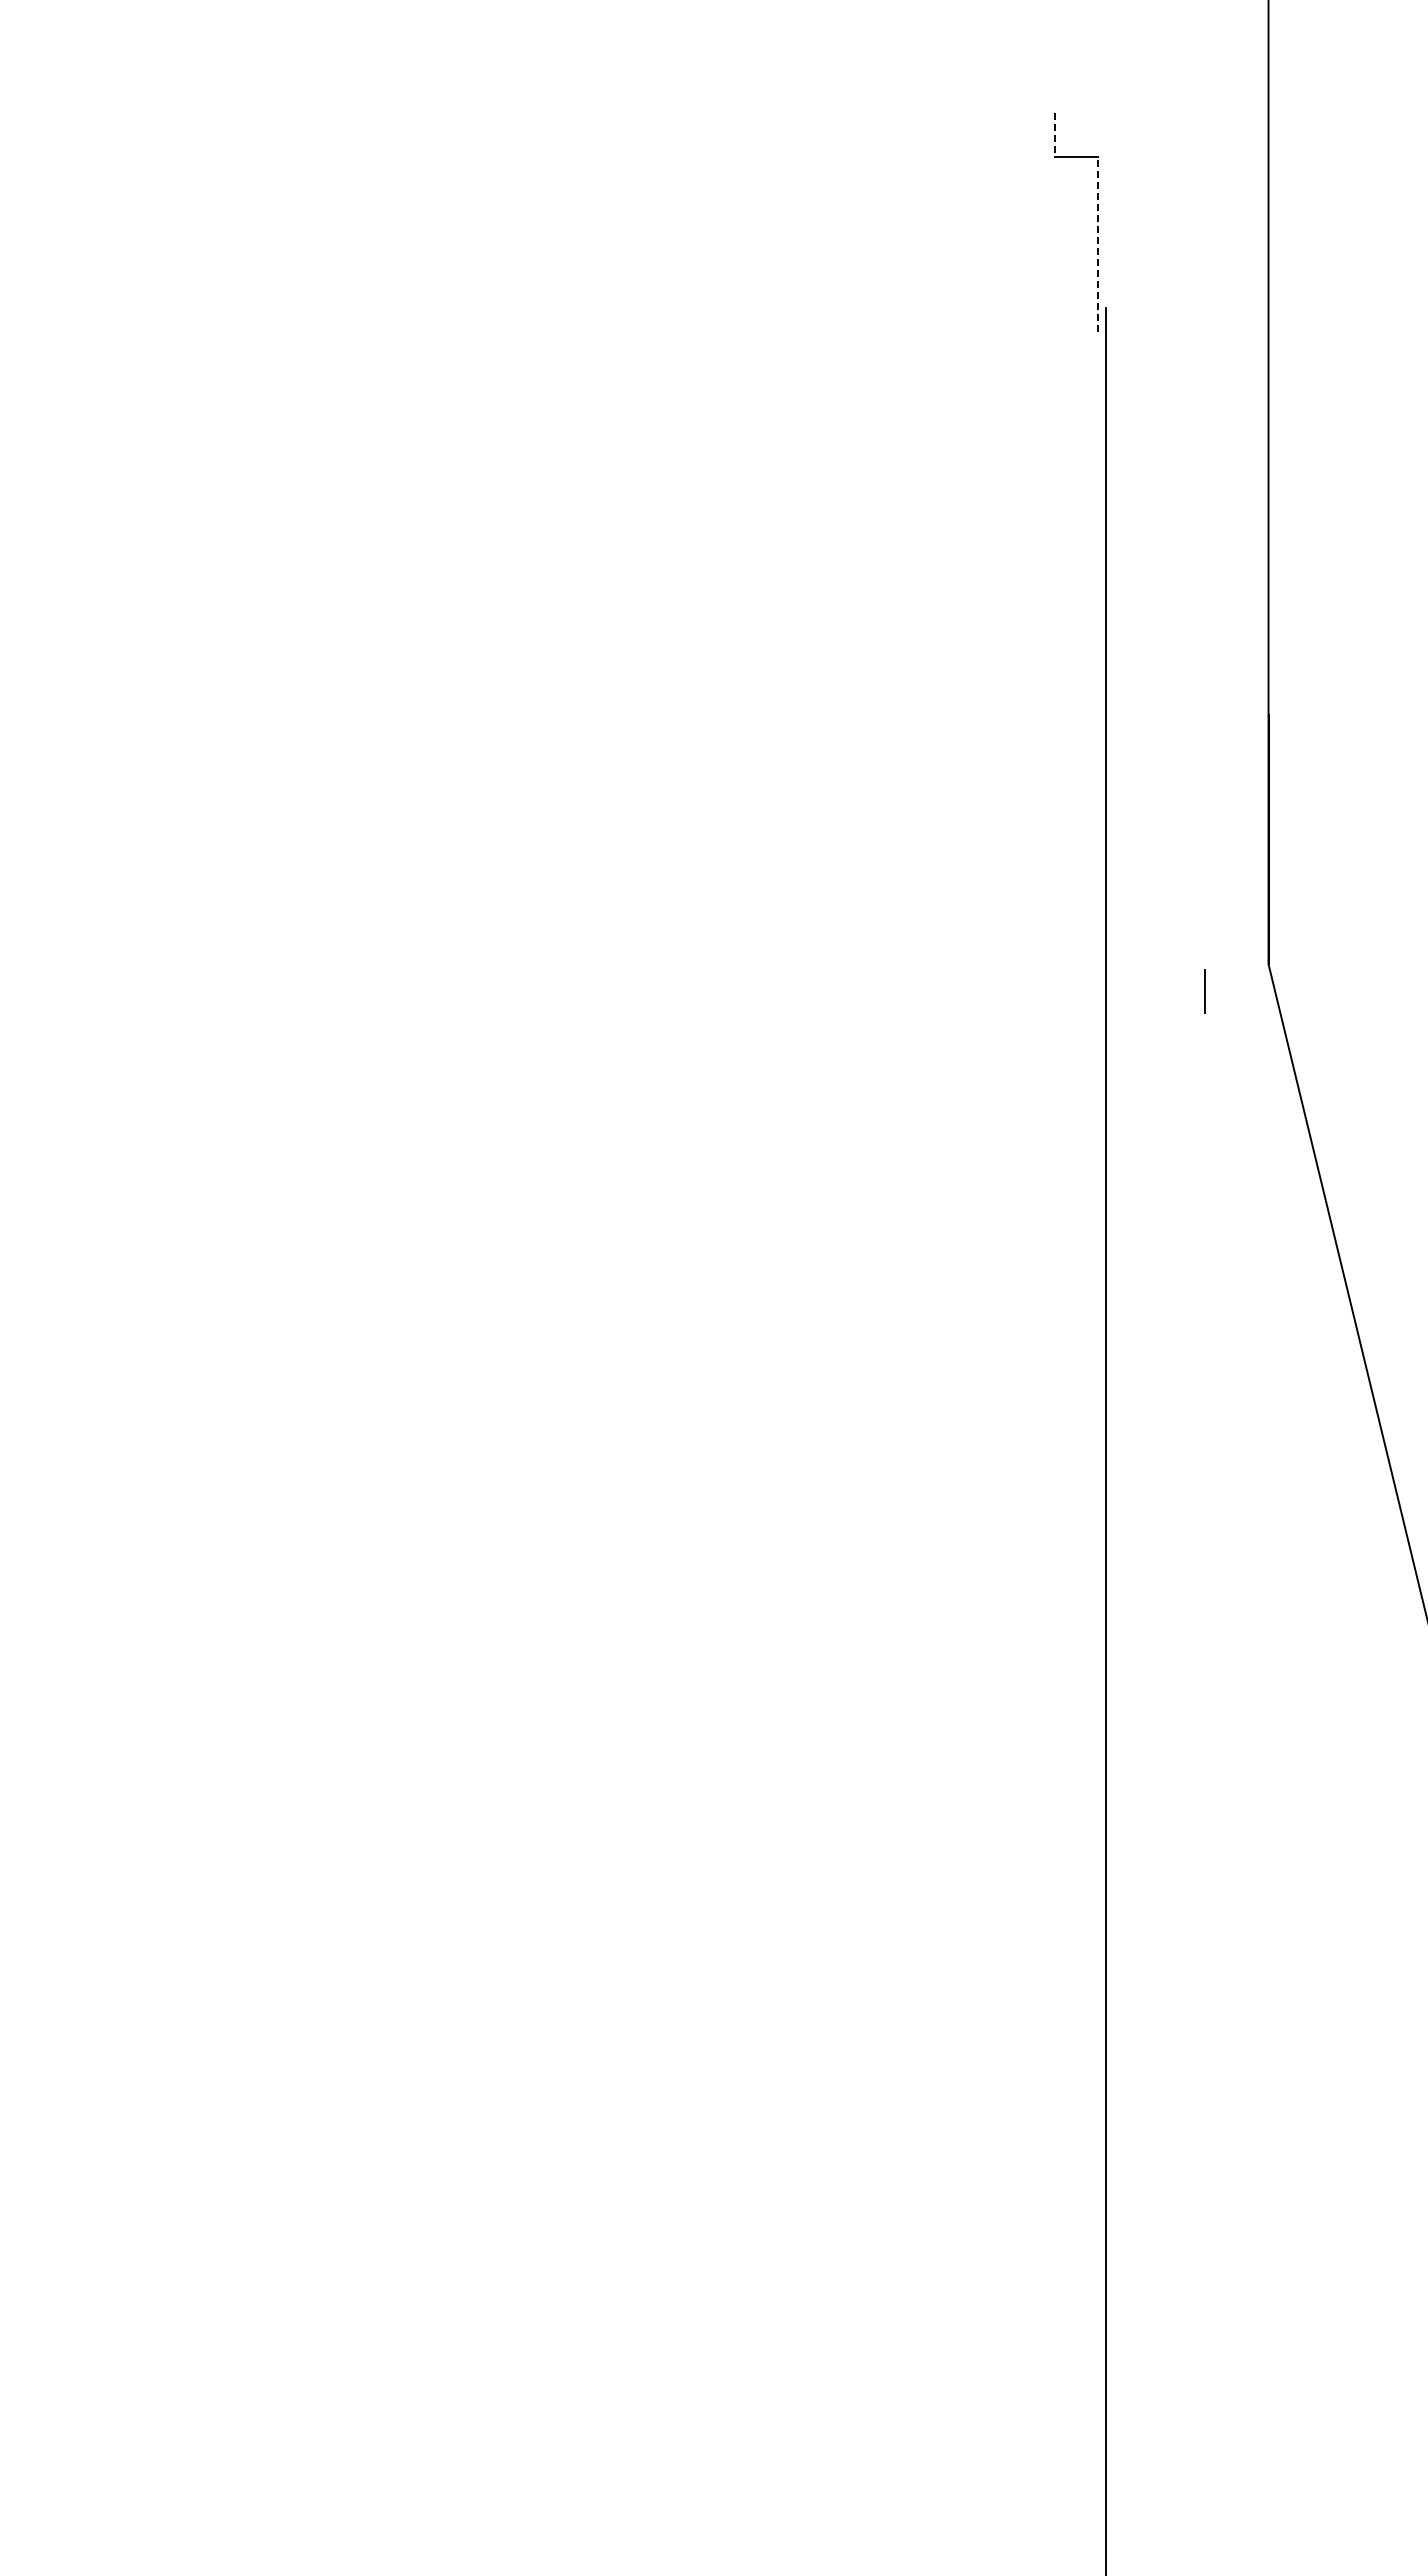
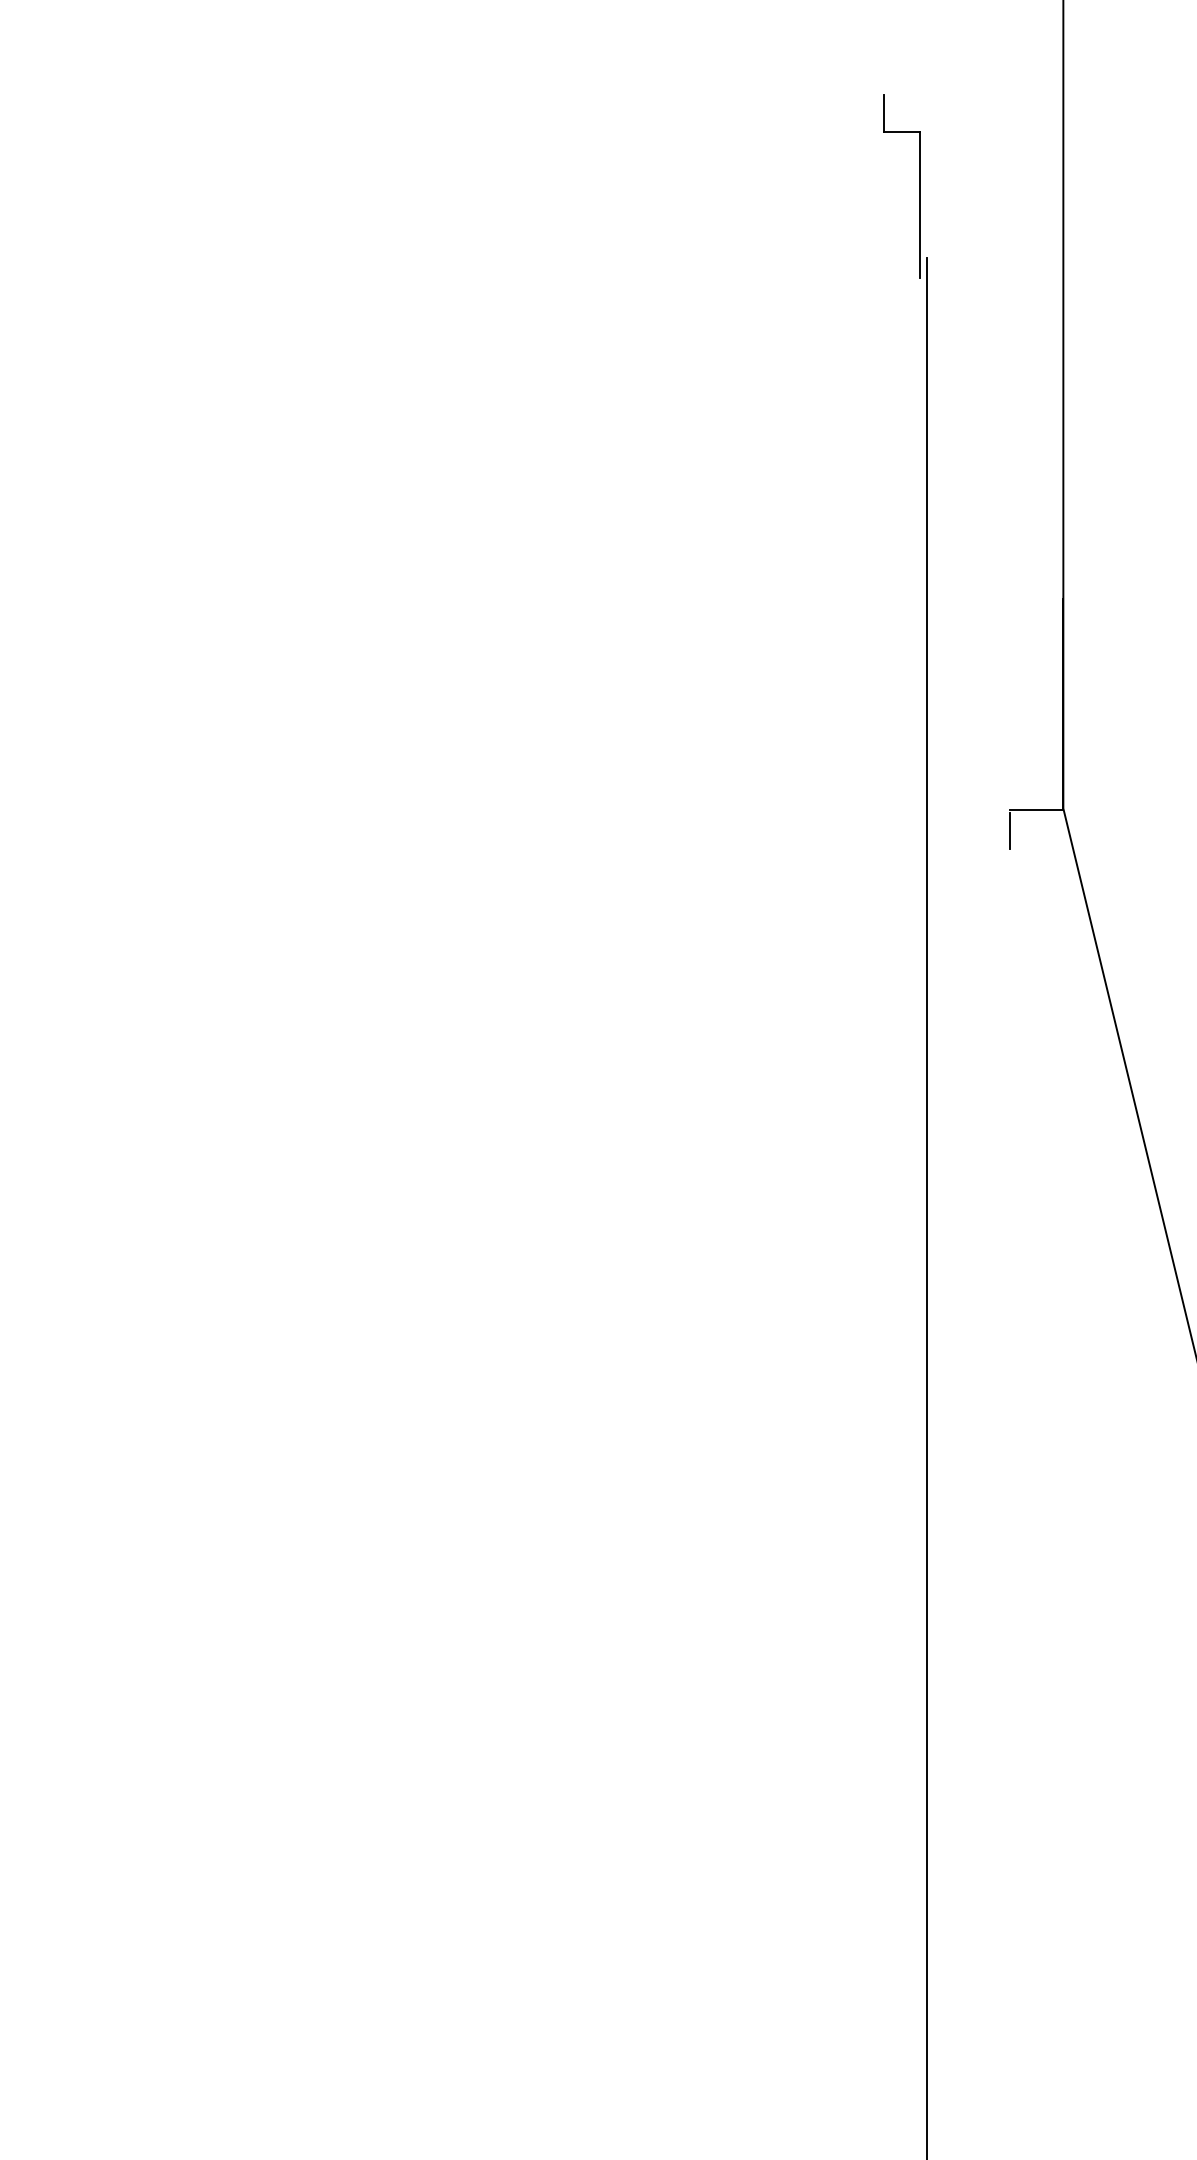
line: (1054, 134) -> (883, 113), dashed -> solid
line: (1097, 244) -> (919, 205), dashed -> solid
line: (1235, 966) -> (1035, 810), added

